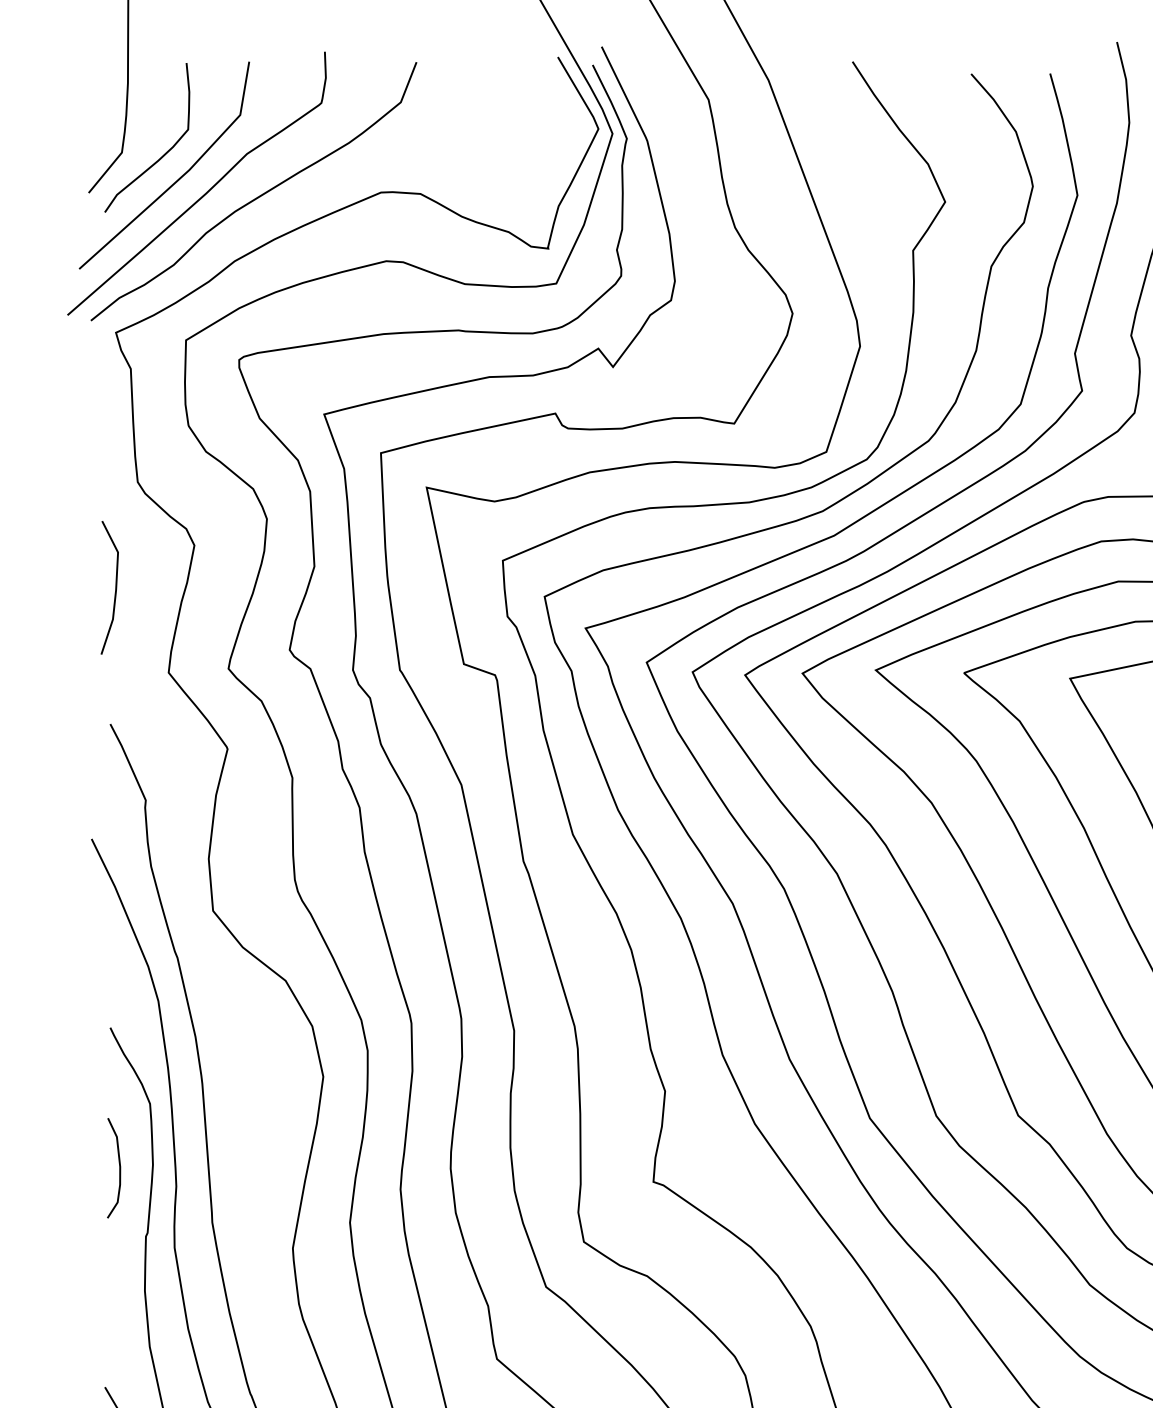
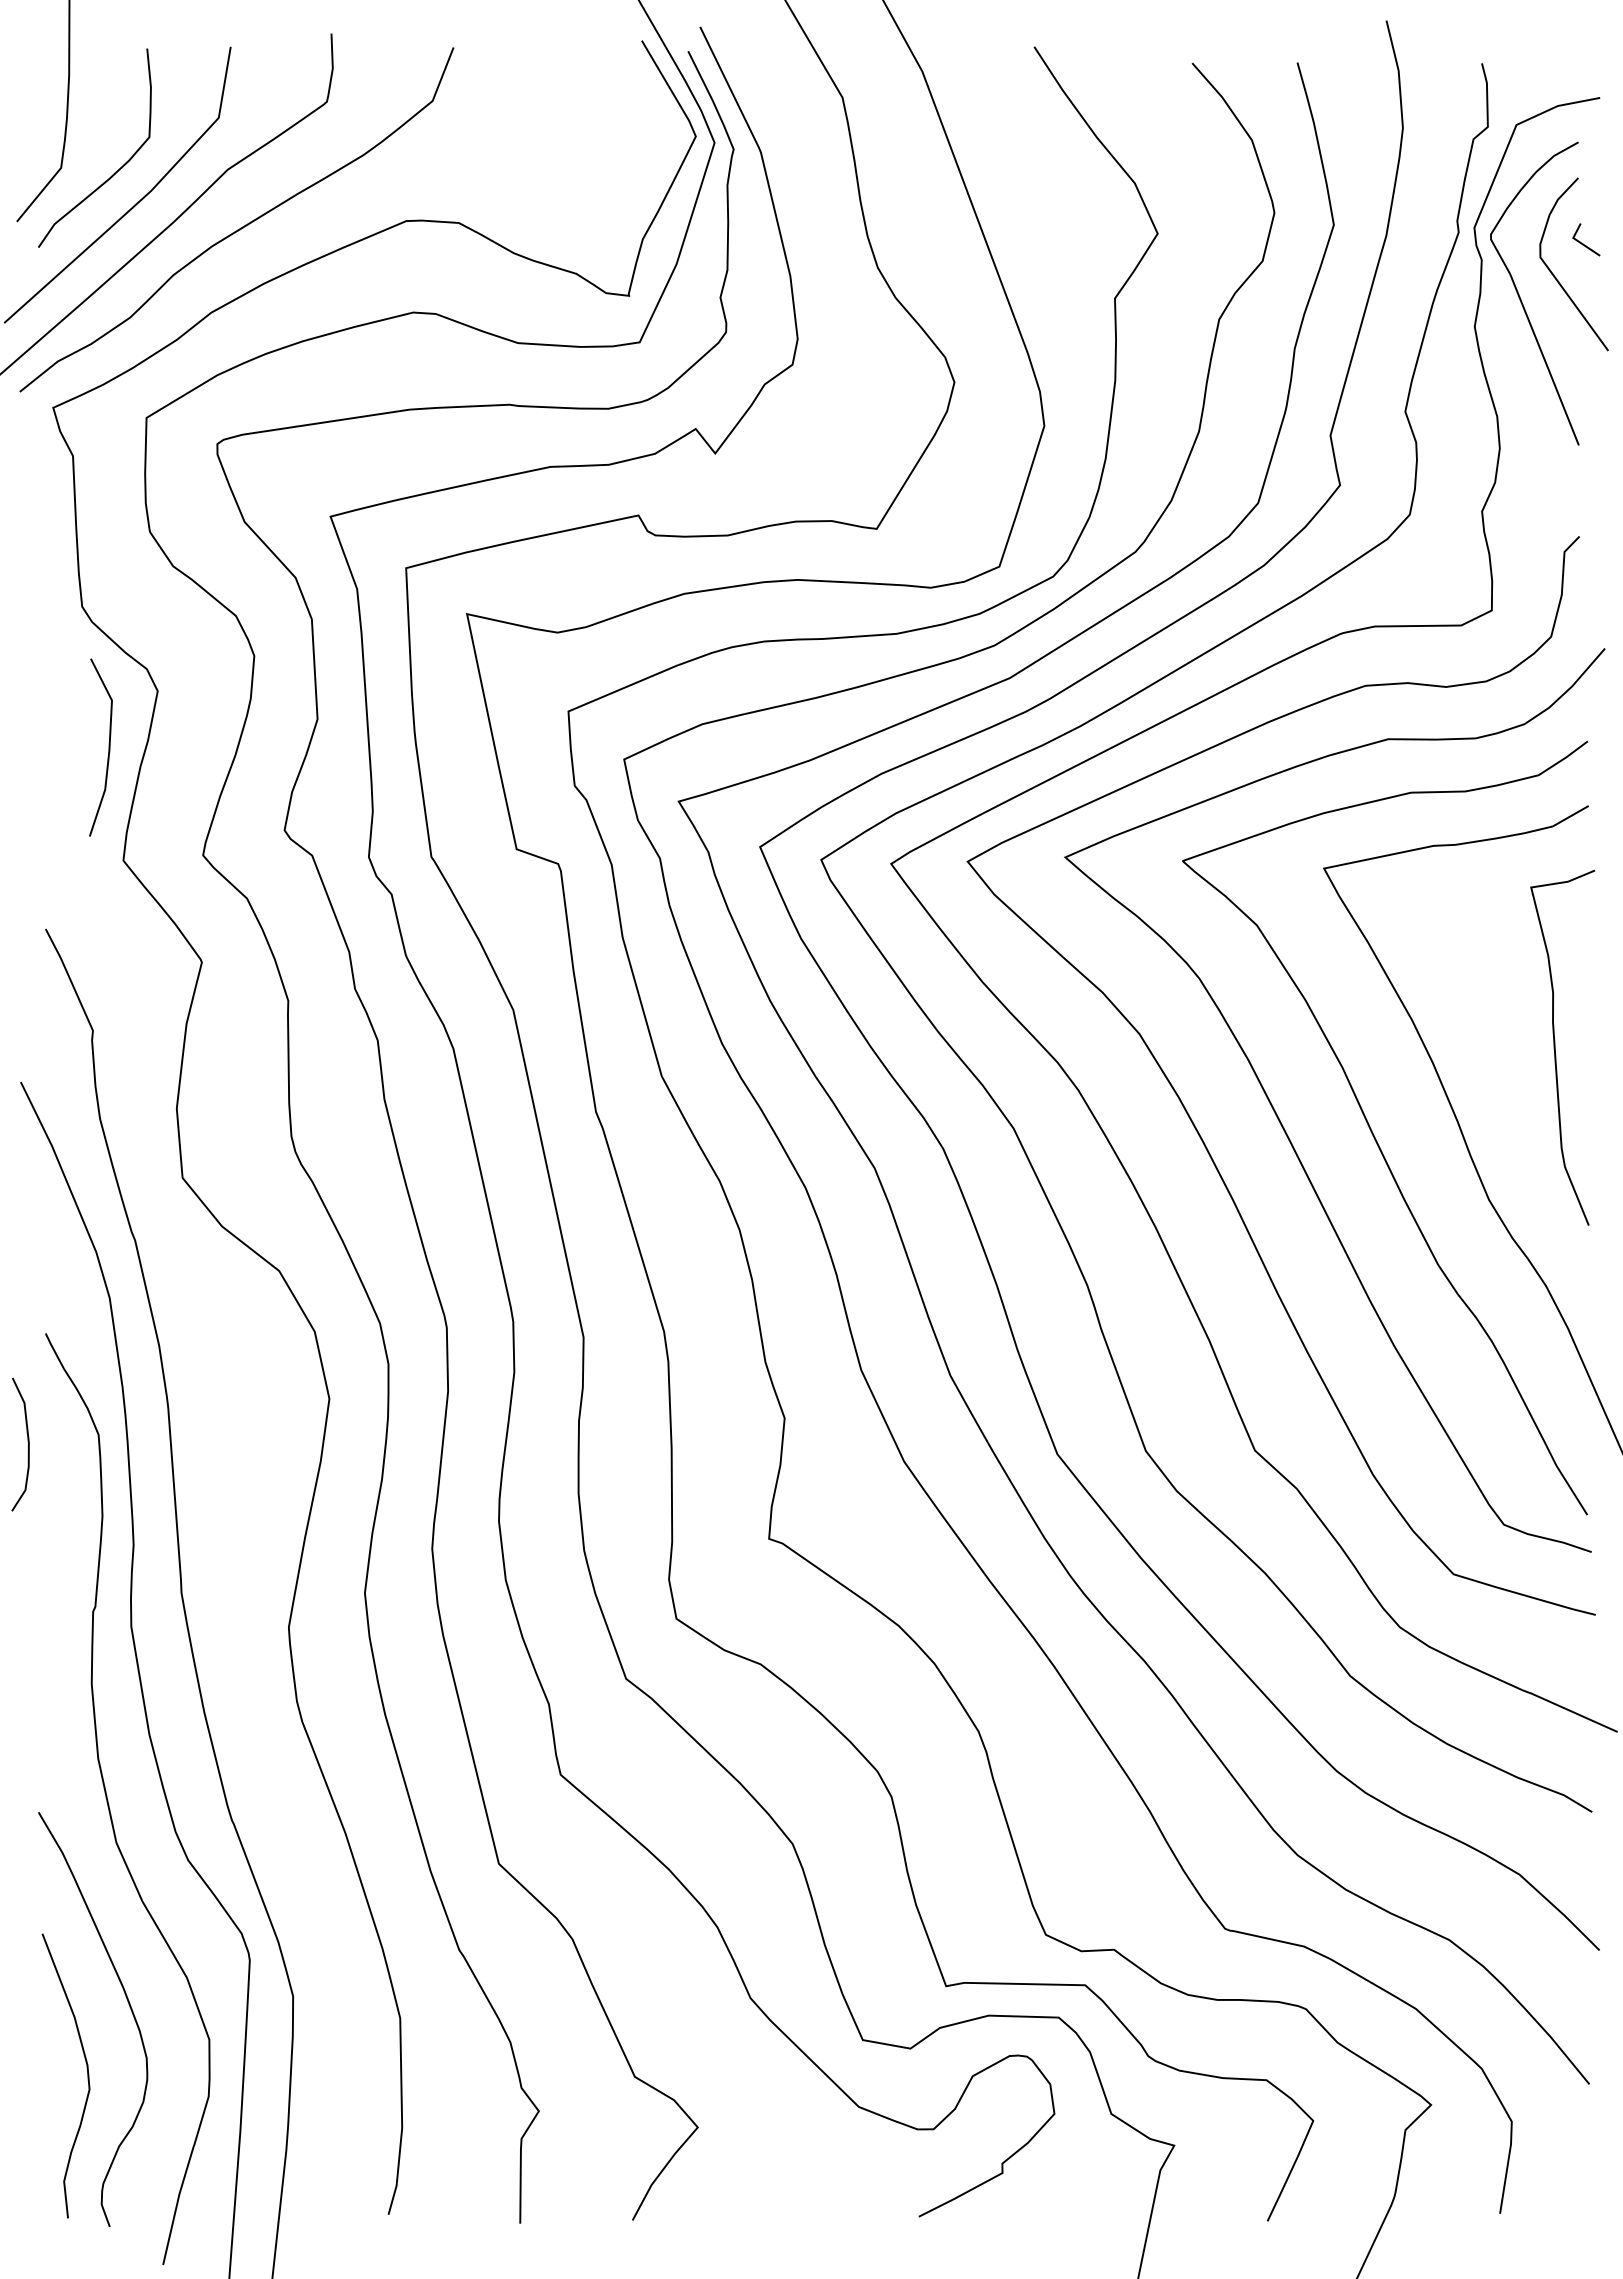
line: (115, 587) -> (108, 747), moved
curve: (119, 1166) -> (27, 1442), moved

